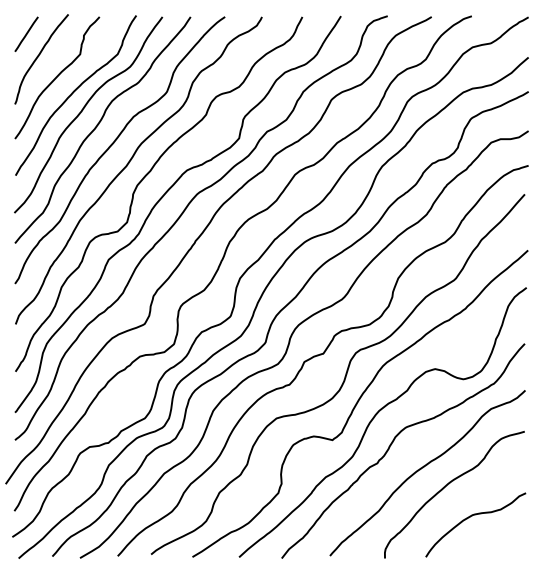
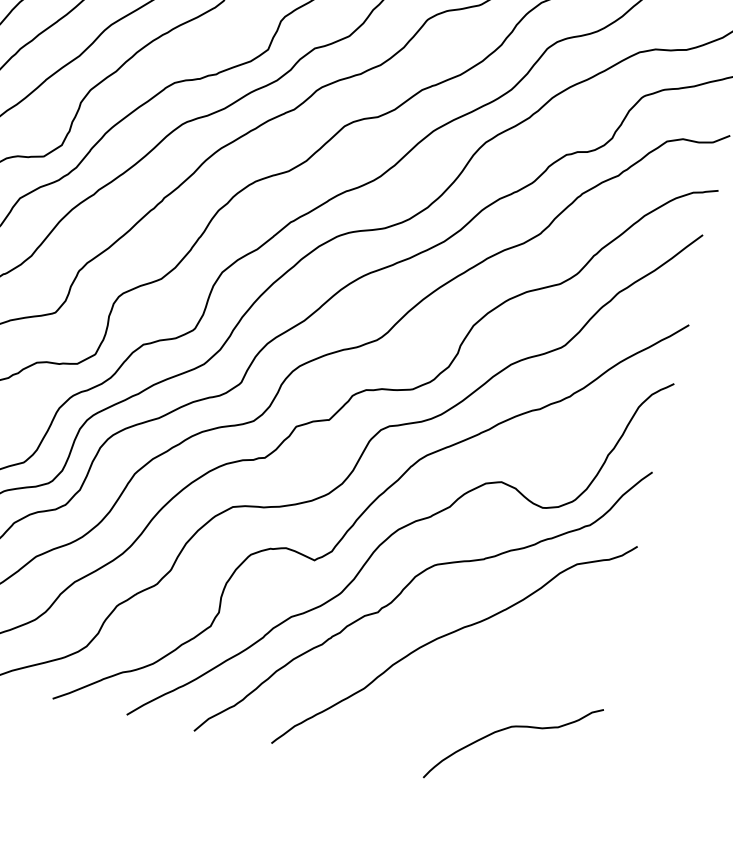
curve: (449, 484) -> (485, 670), removed

